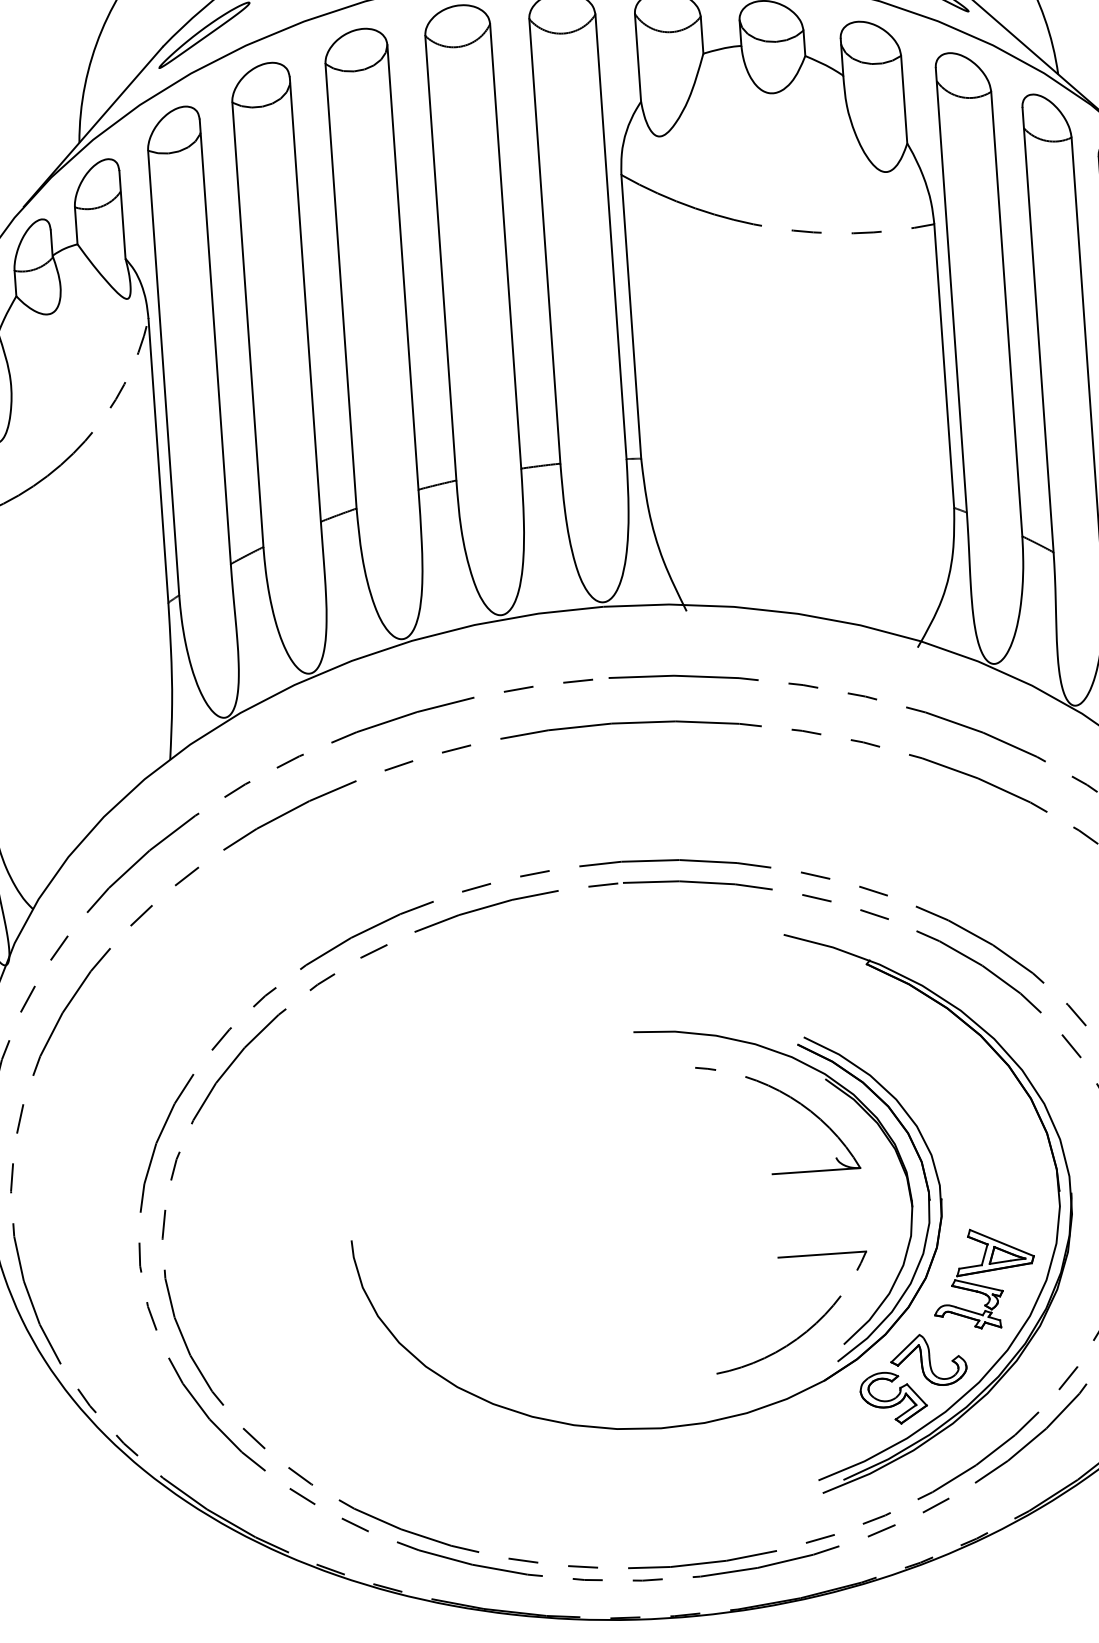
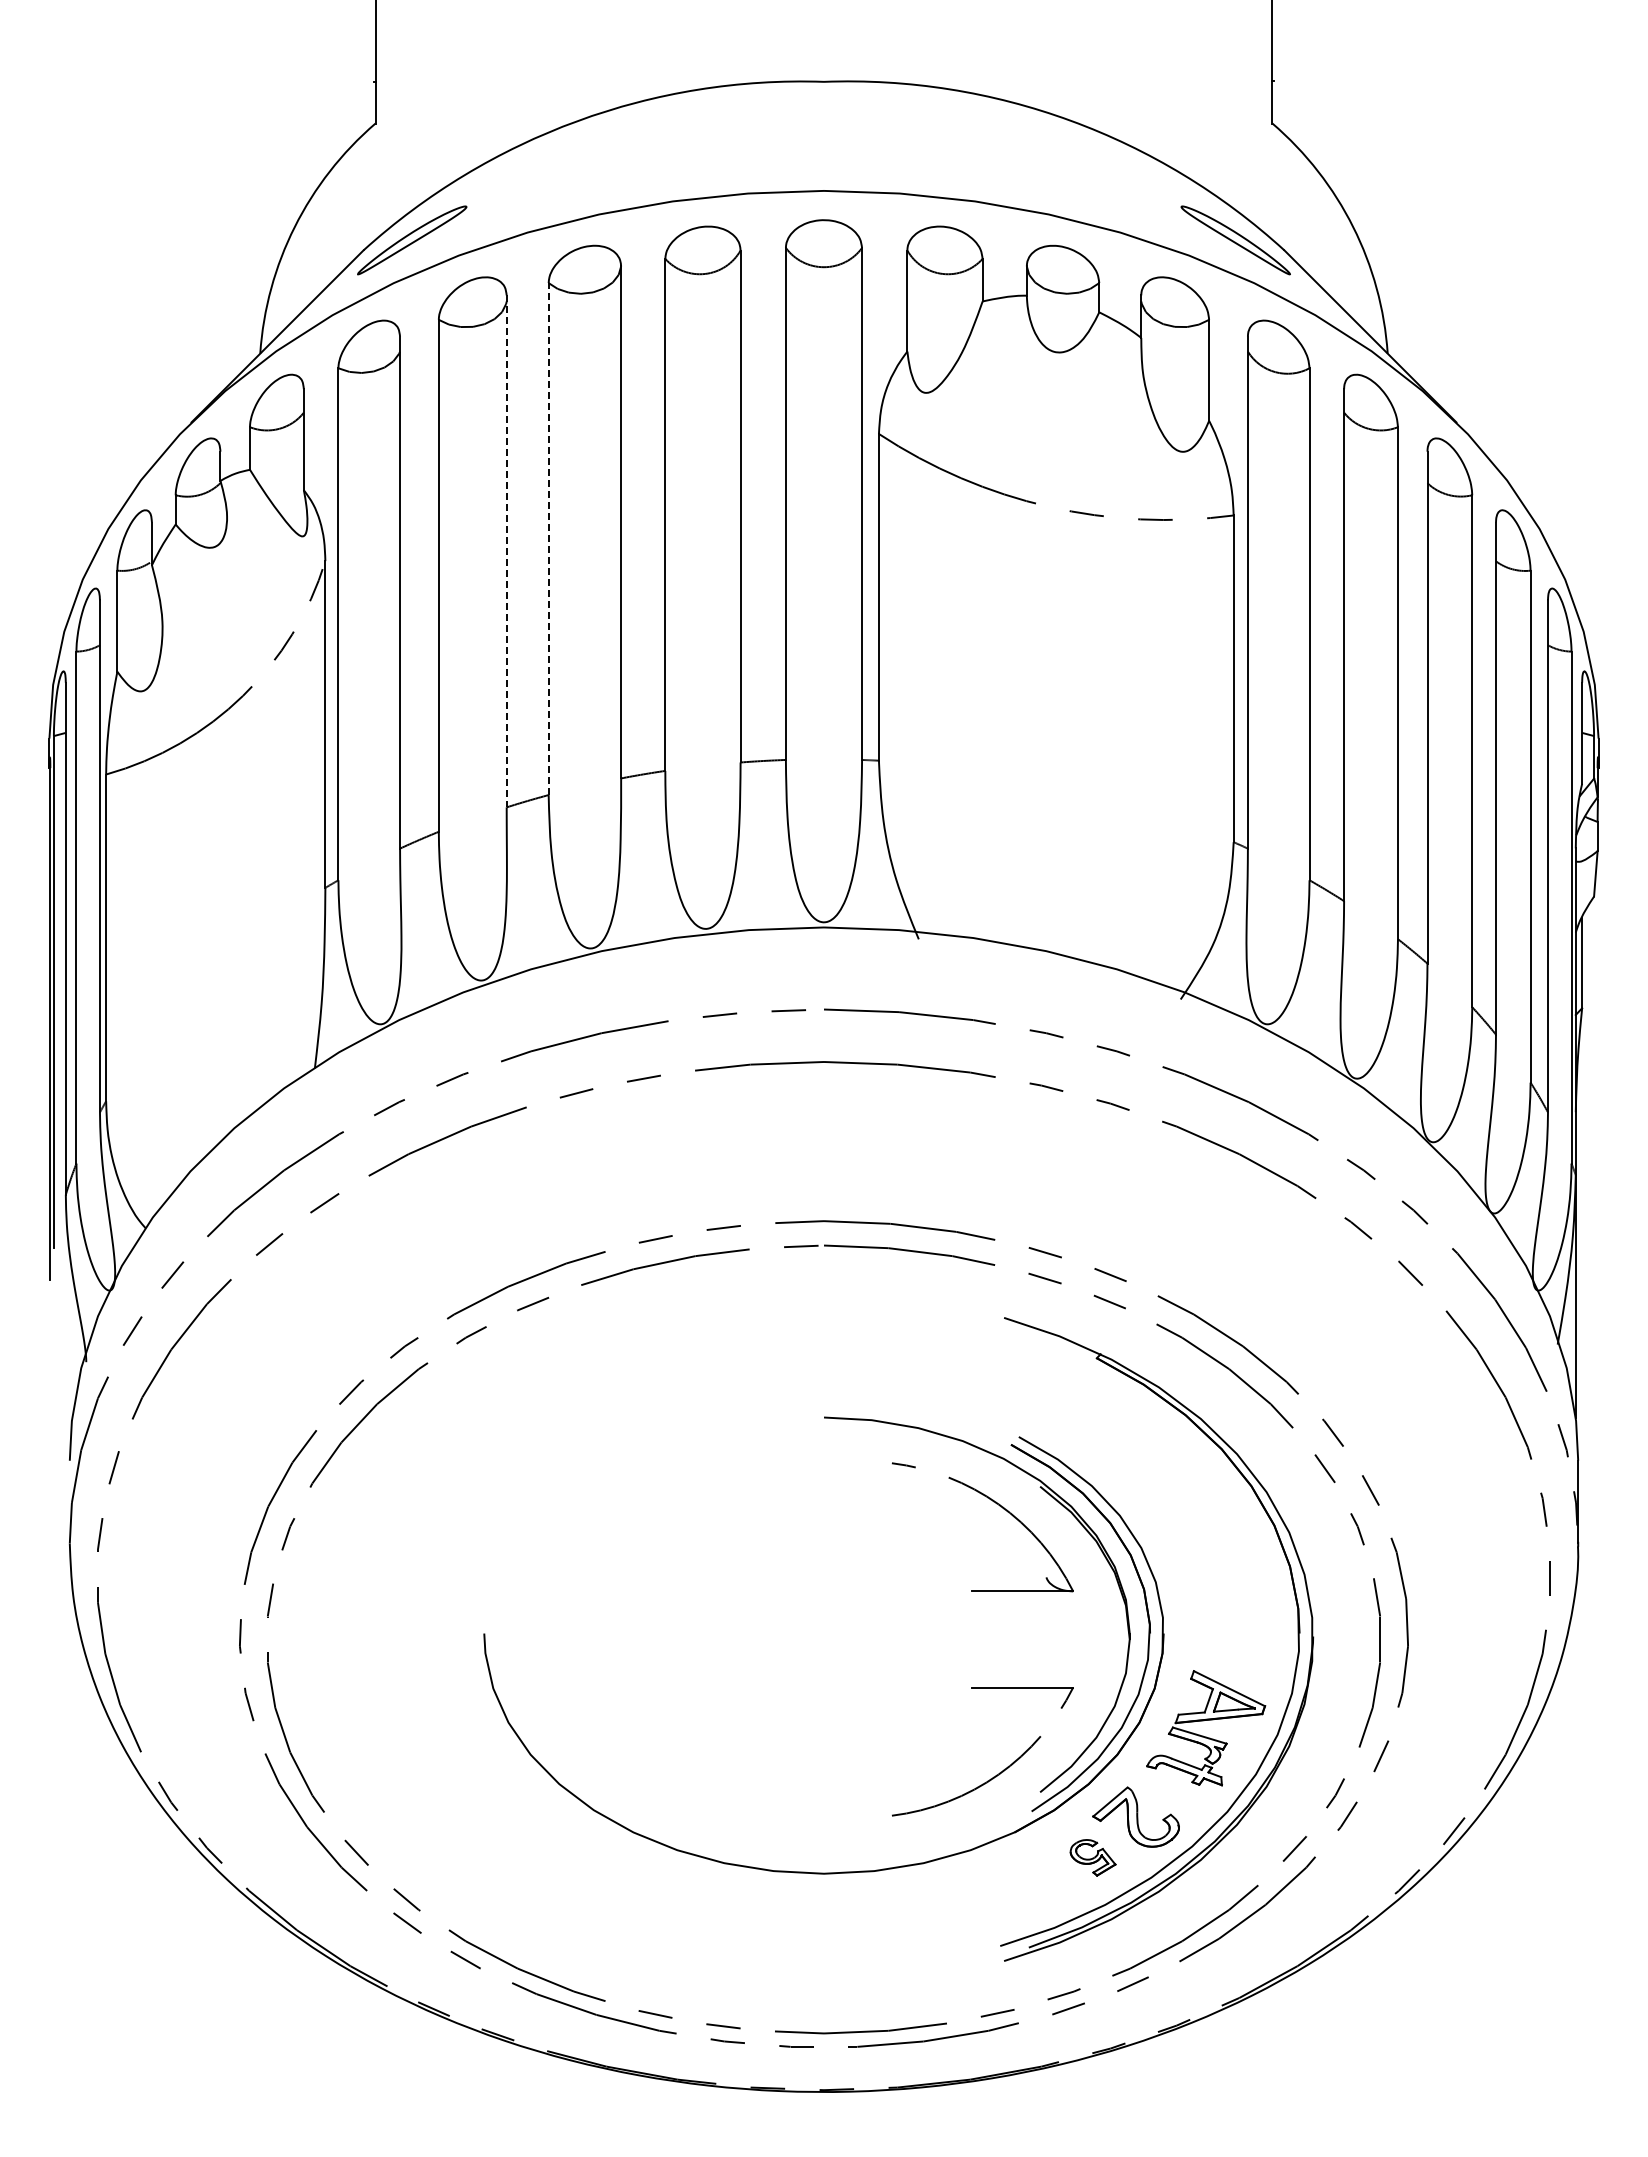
line: (340, 286) -> (548, 539), solid -> dashed
line: (305, 299) -> (506, 551), solid -> dashed
part: (893, 1397) -> (1092, 1857), size x0.6

